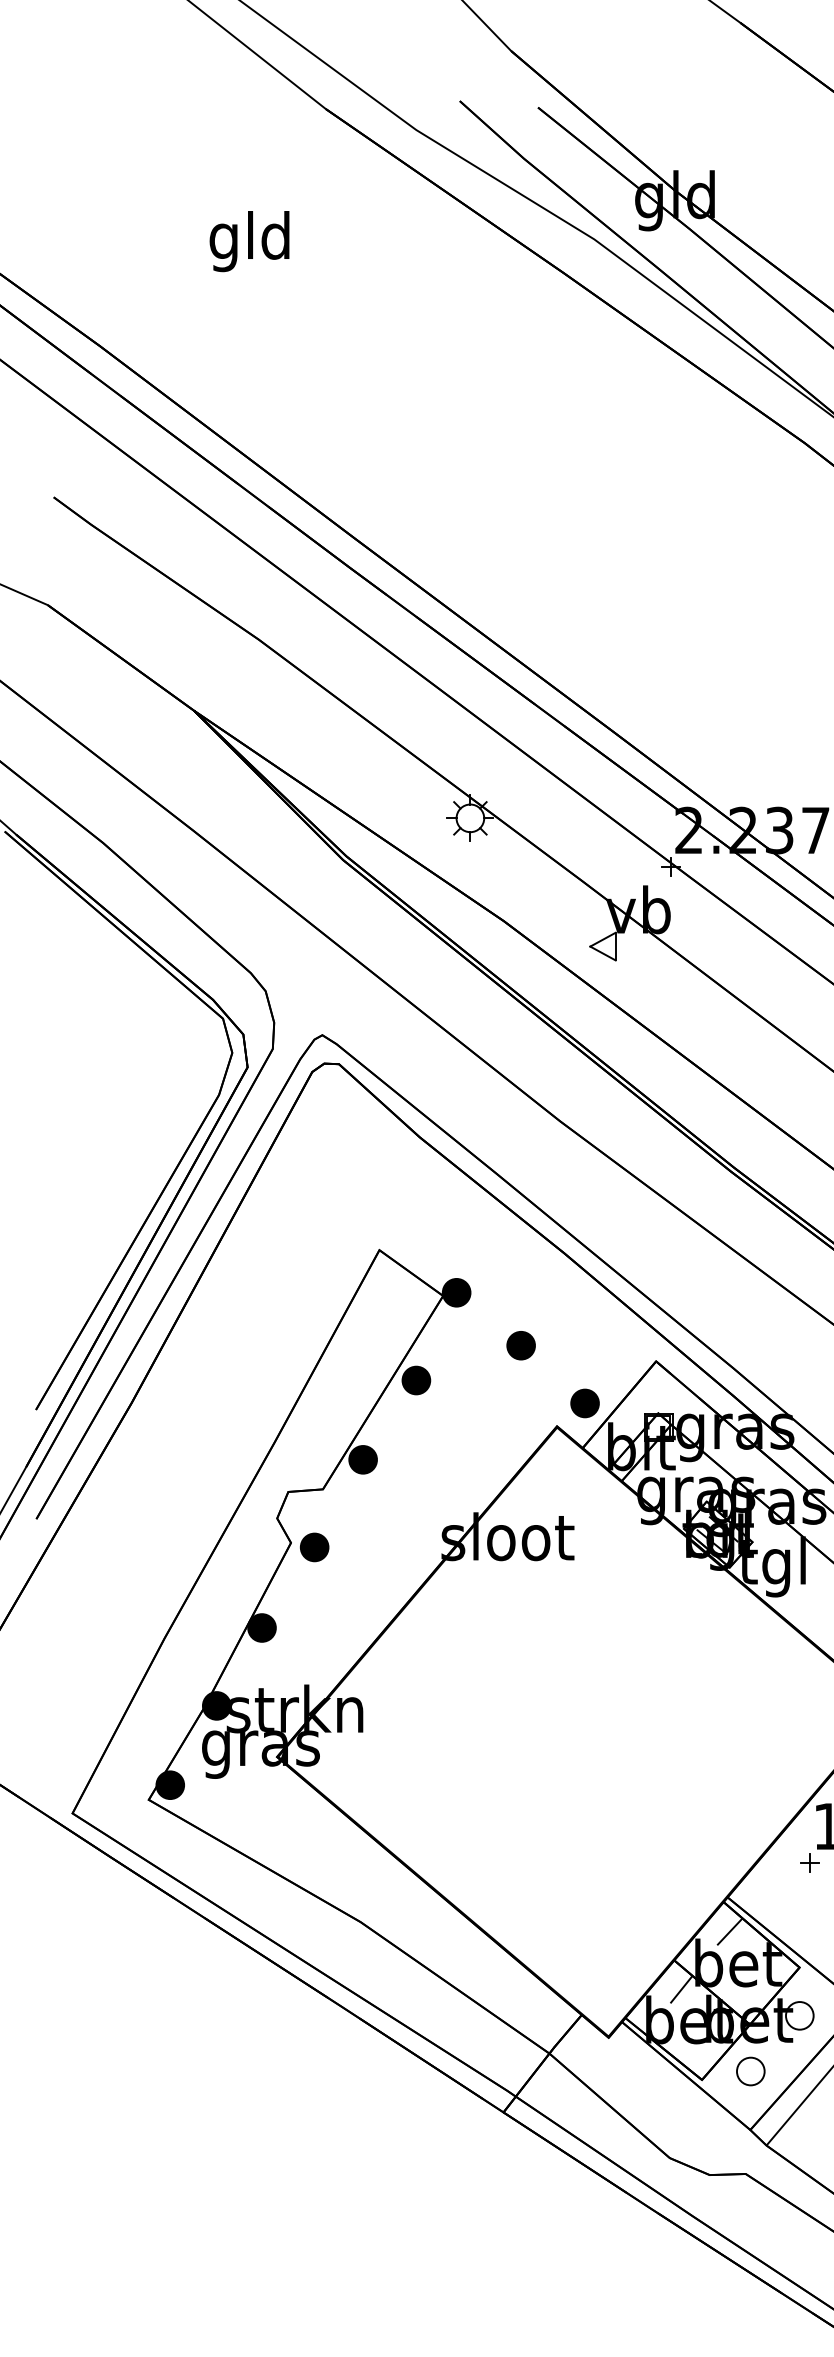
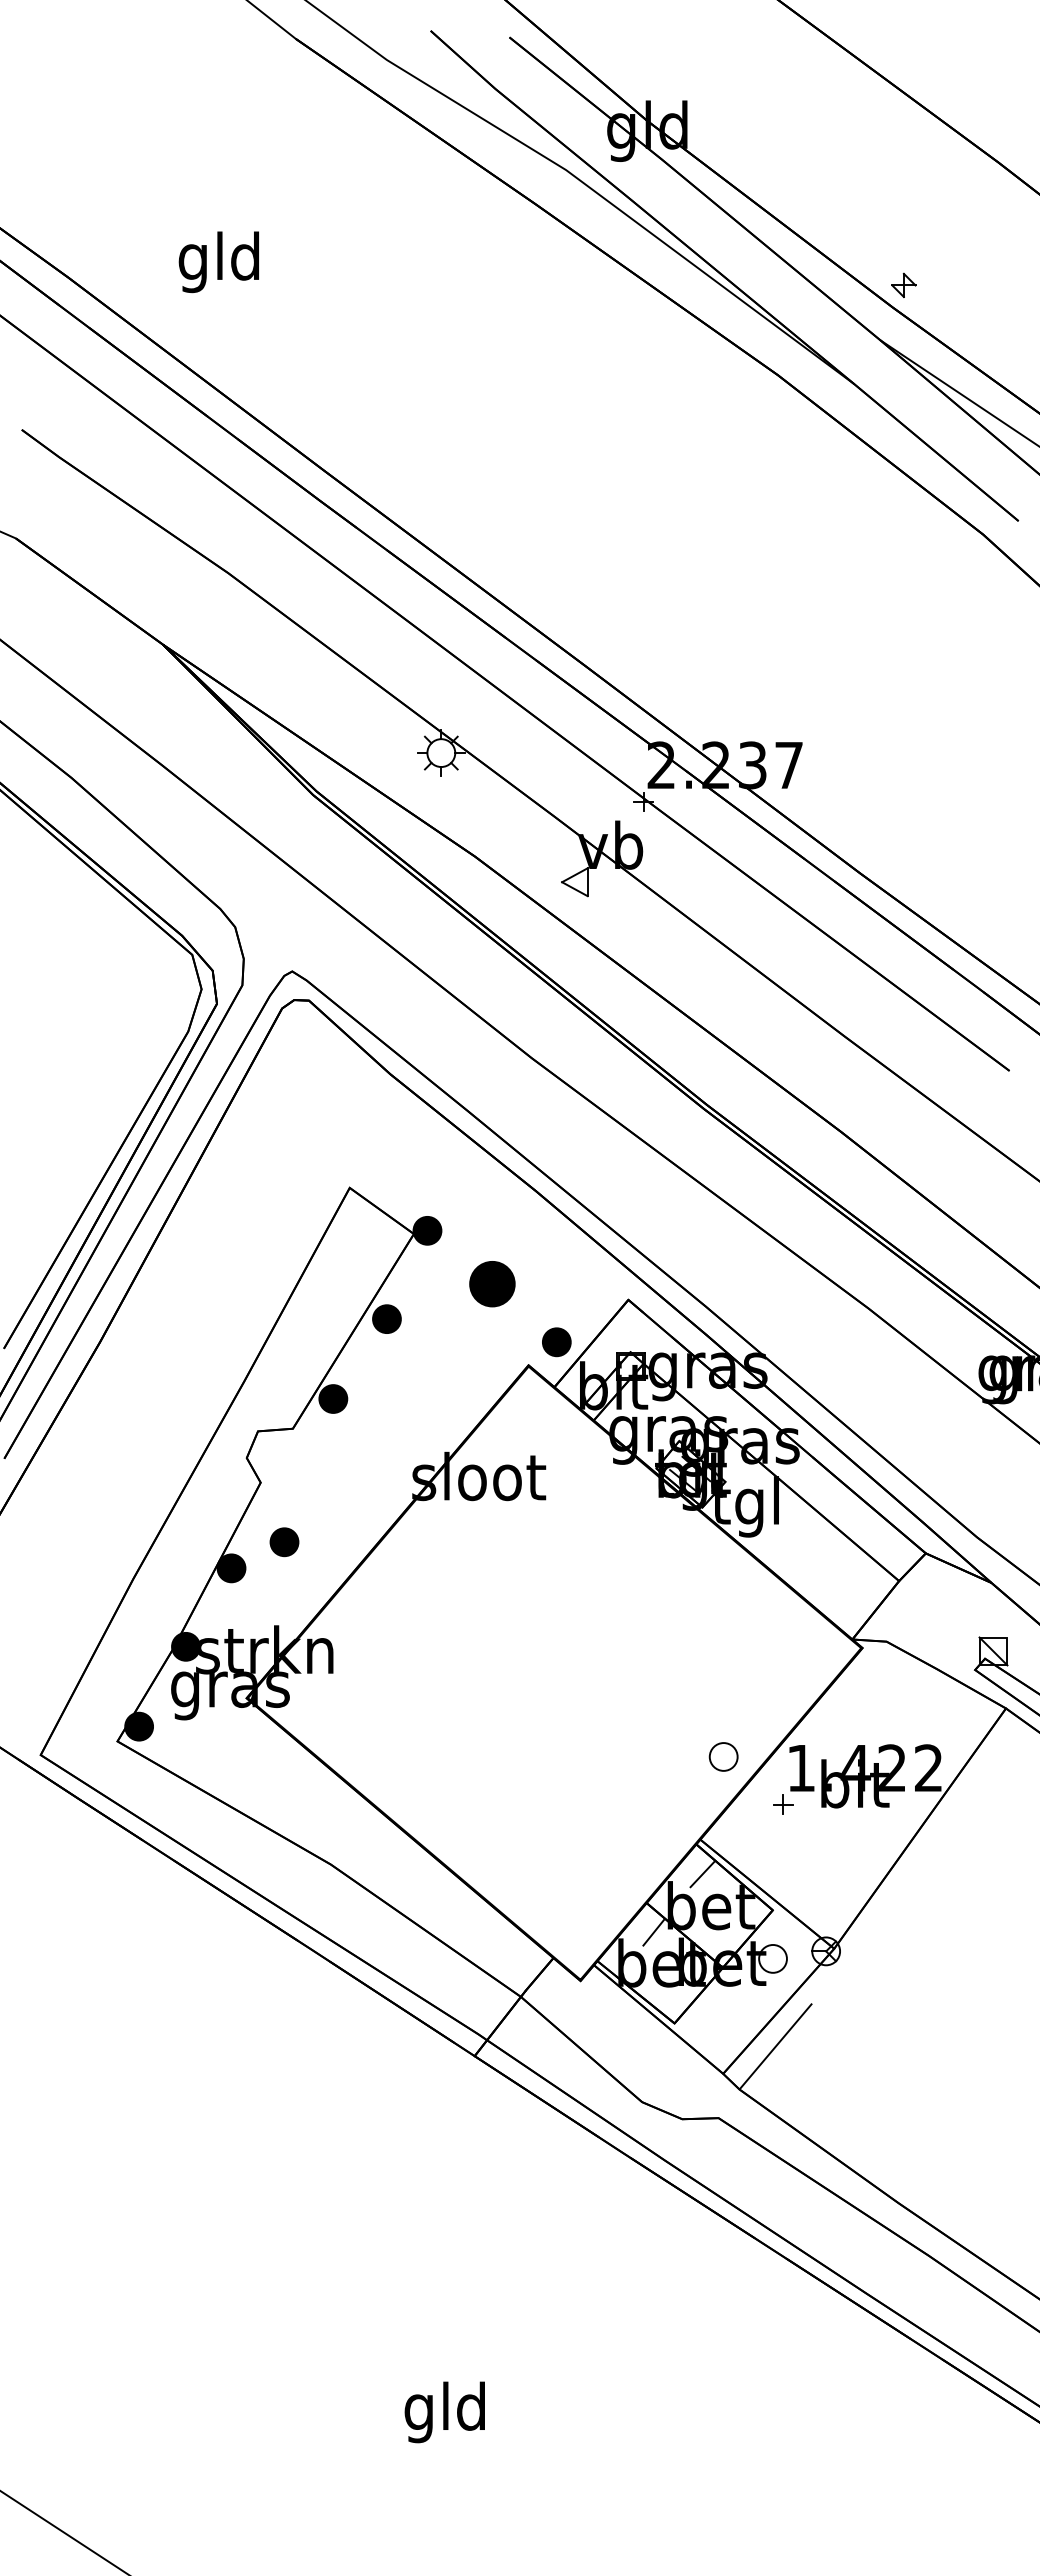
text: (249, 241) -> (218, 262), moved
part: (521, 1345) -> (492, 1283), size x1.6
part: (314, 1547) -> (284, 1542), moved
part: (750, 2071) -> (723, 1756), moved

